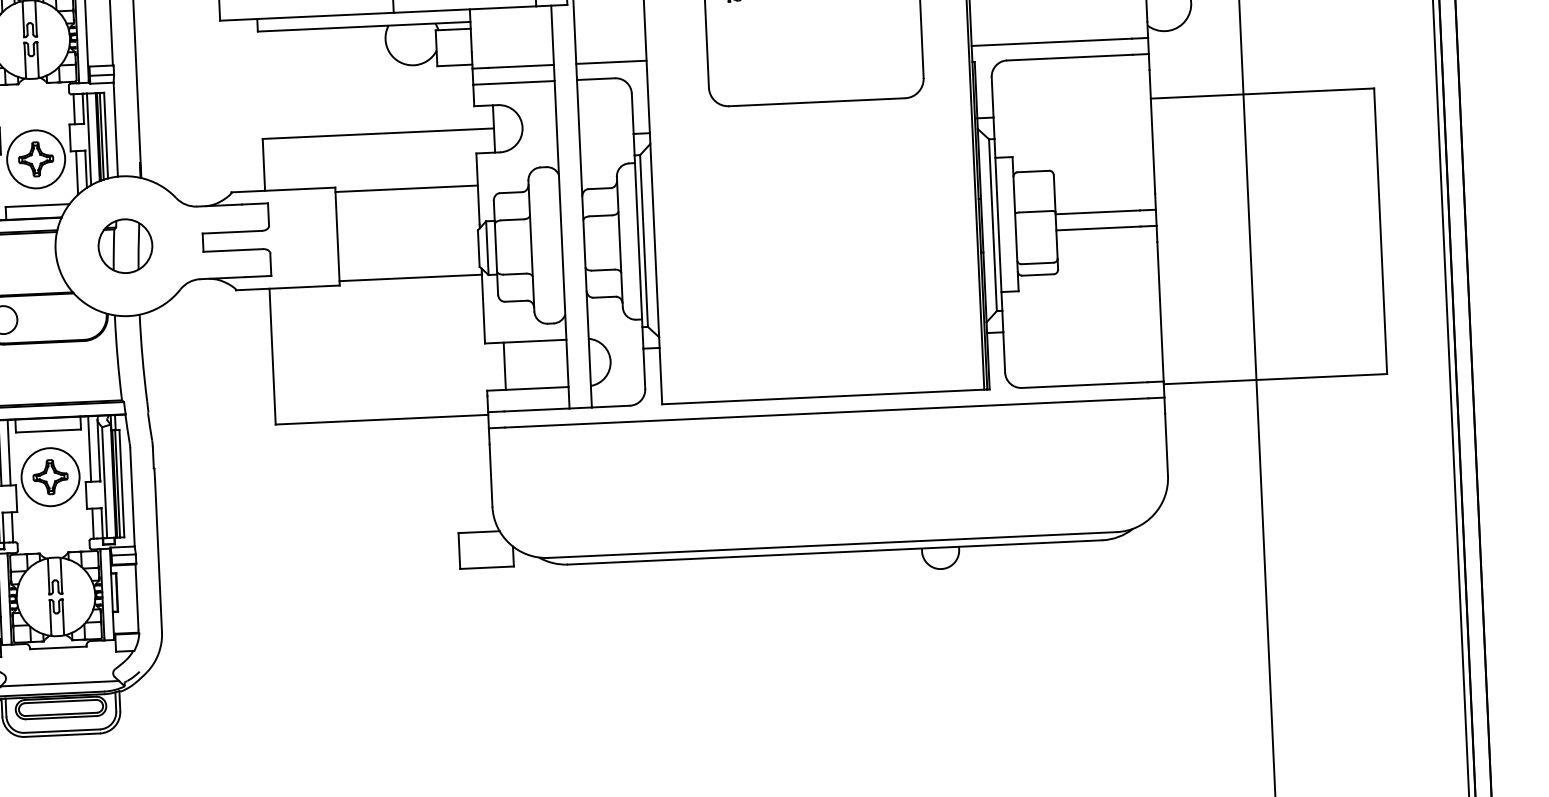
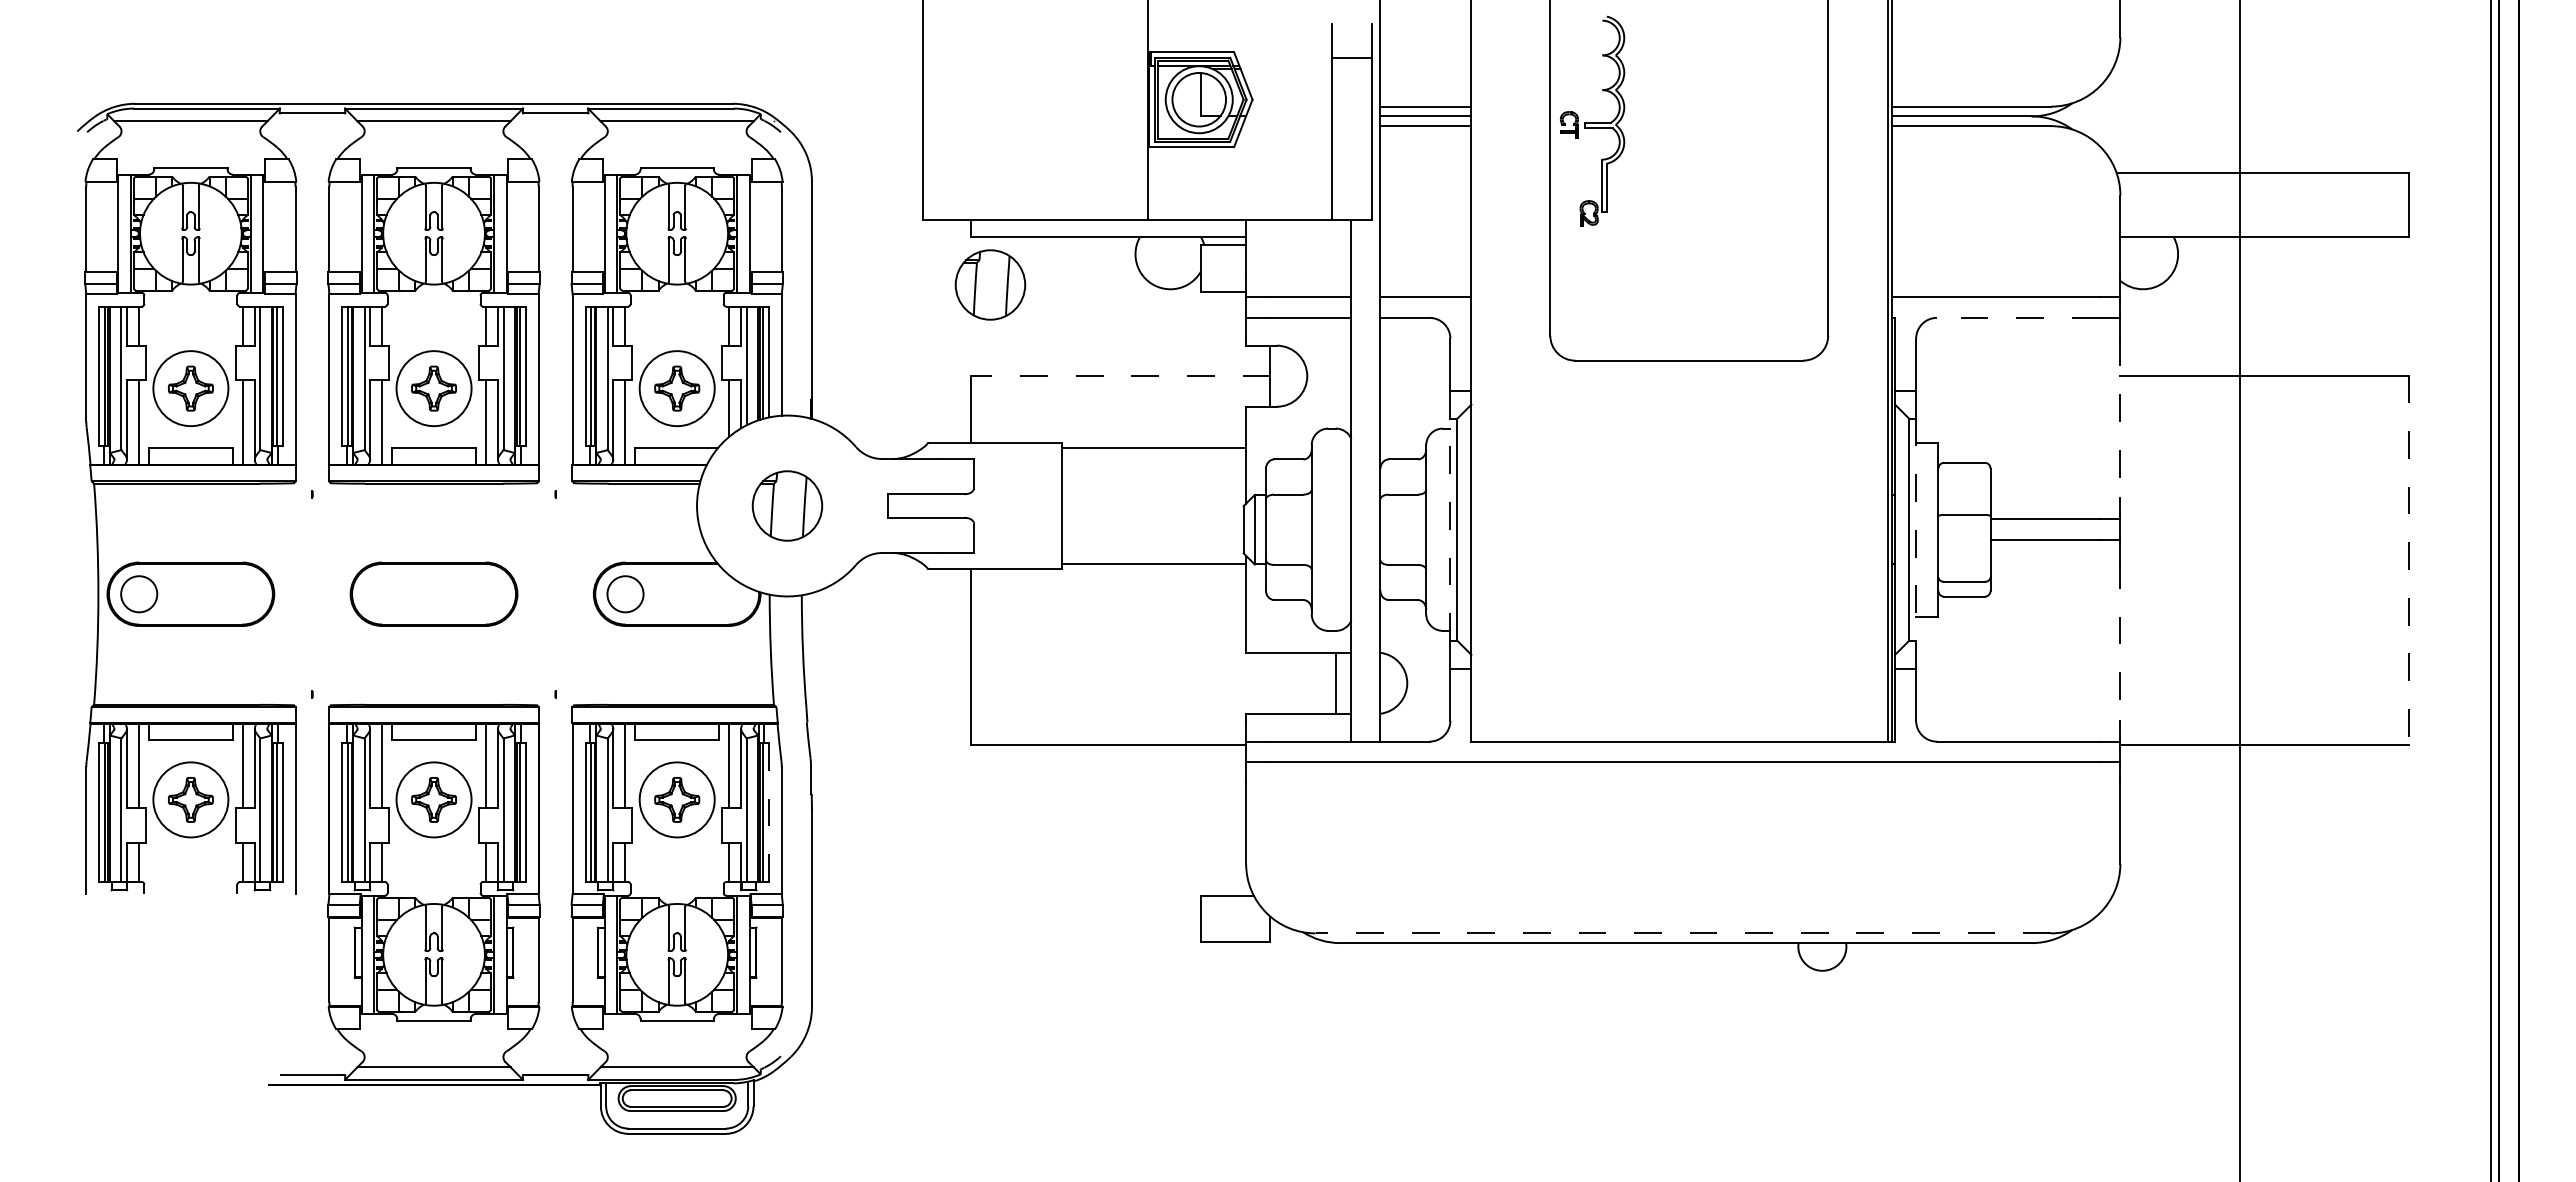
line: (1069, 57) -> (2017, 317), solid -> dashed
part: (274, 67) -> (990, 284), added
line: (1152, 131) -> (2120, 418), solid -> dashed
line: (378, 133) -> (1120, 375), solid -> dashed
line: (998, 225) -> (1916, 530), solid -> dashed
line: (1380, 231) -> (2409, 560), solid -> dashed
line: (638, 241) -> (1450, 529), solid -> dashed
line: (1160, 303) -> (2120, 640), solid -> dashed
line: (504, 365) -> (1336, 682), moved
line: (121, 482) -> (768, 811), solid -> dashed
line: (832, 545) -> (1683, 933), solid -> dashed

